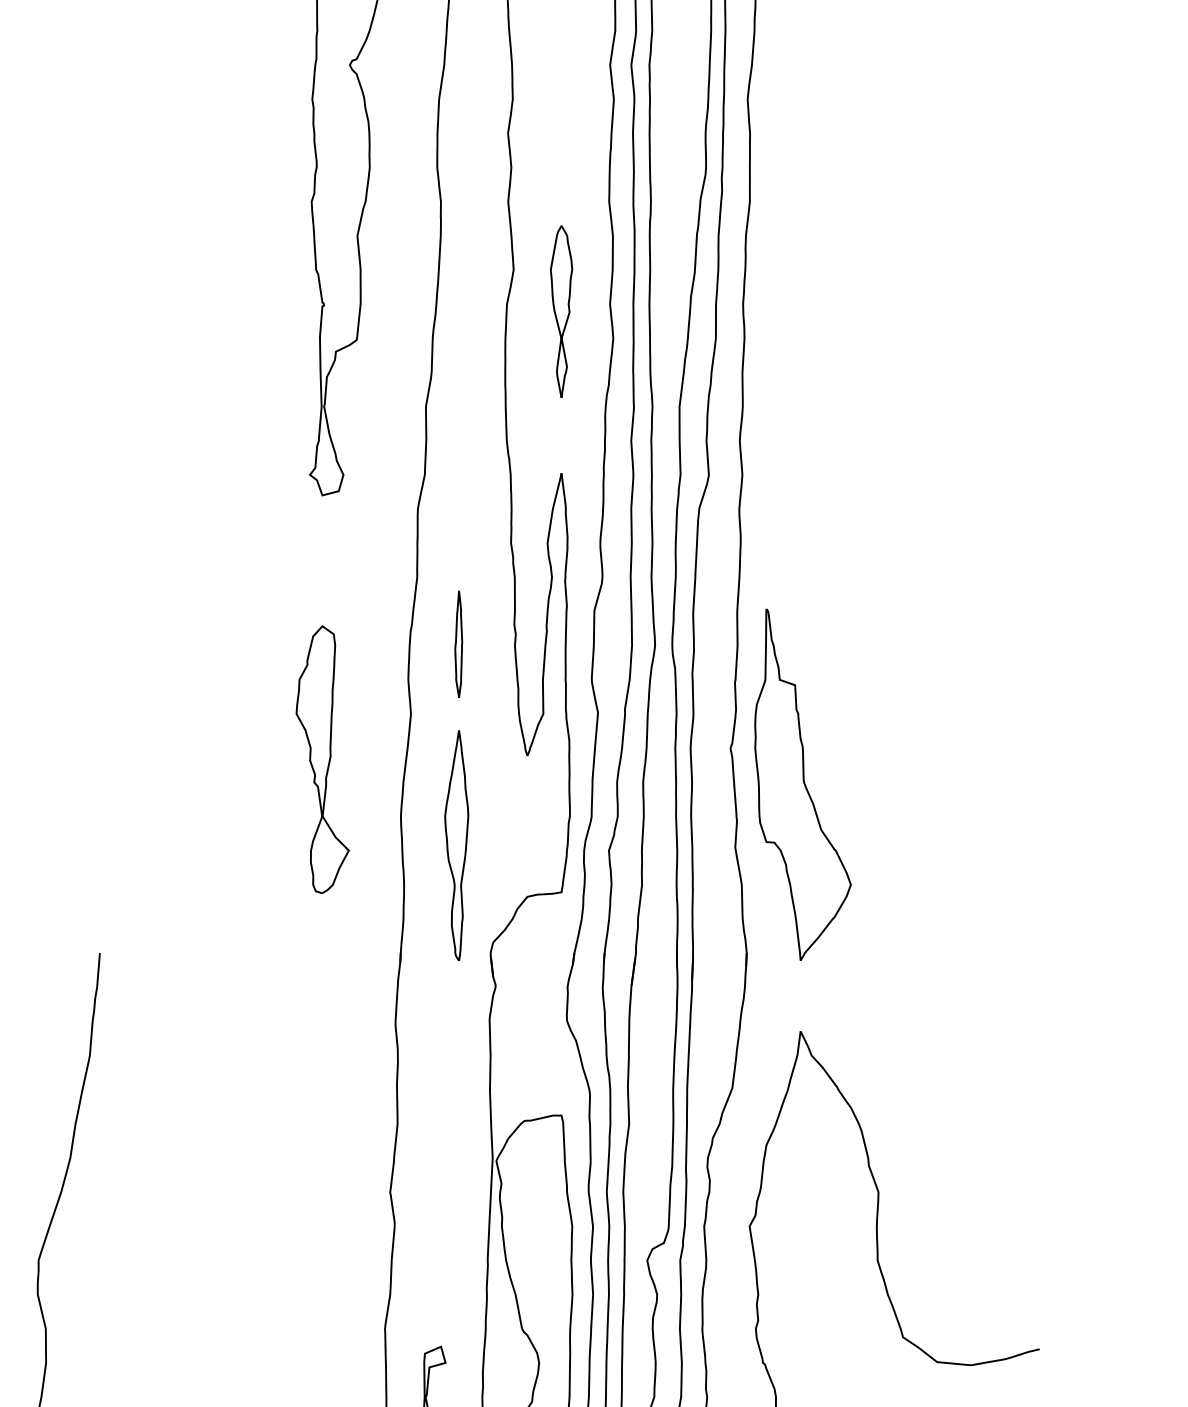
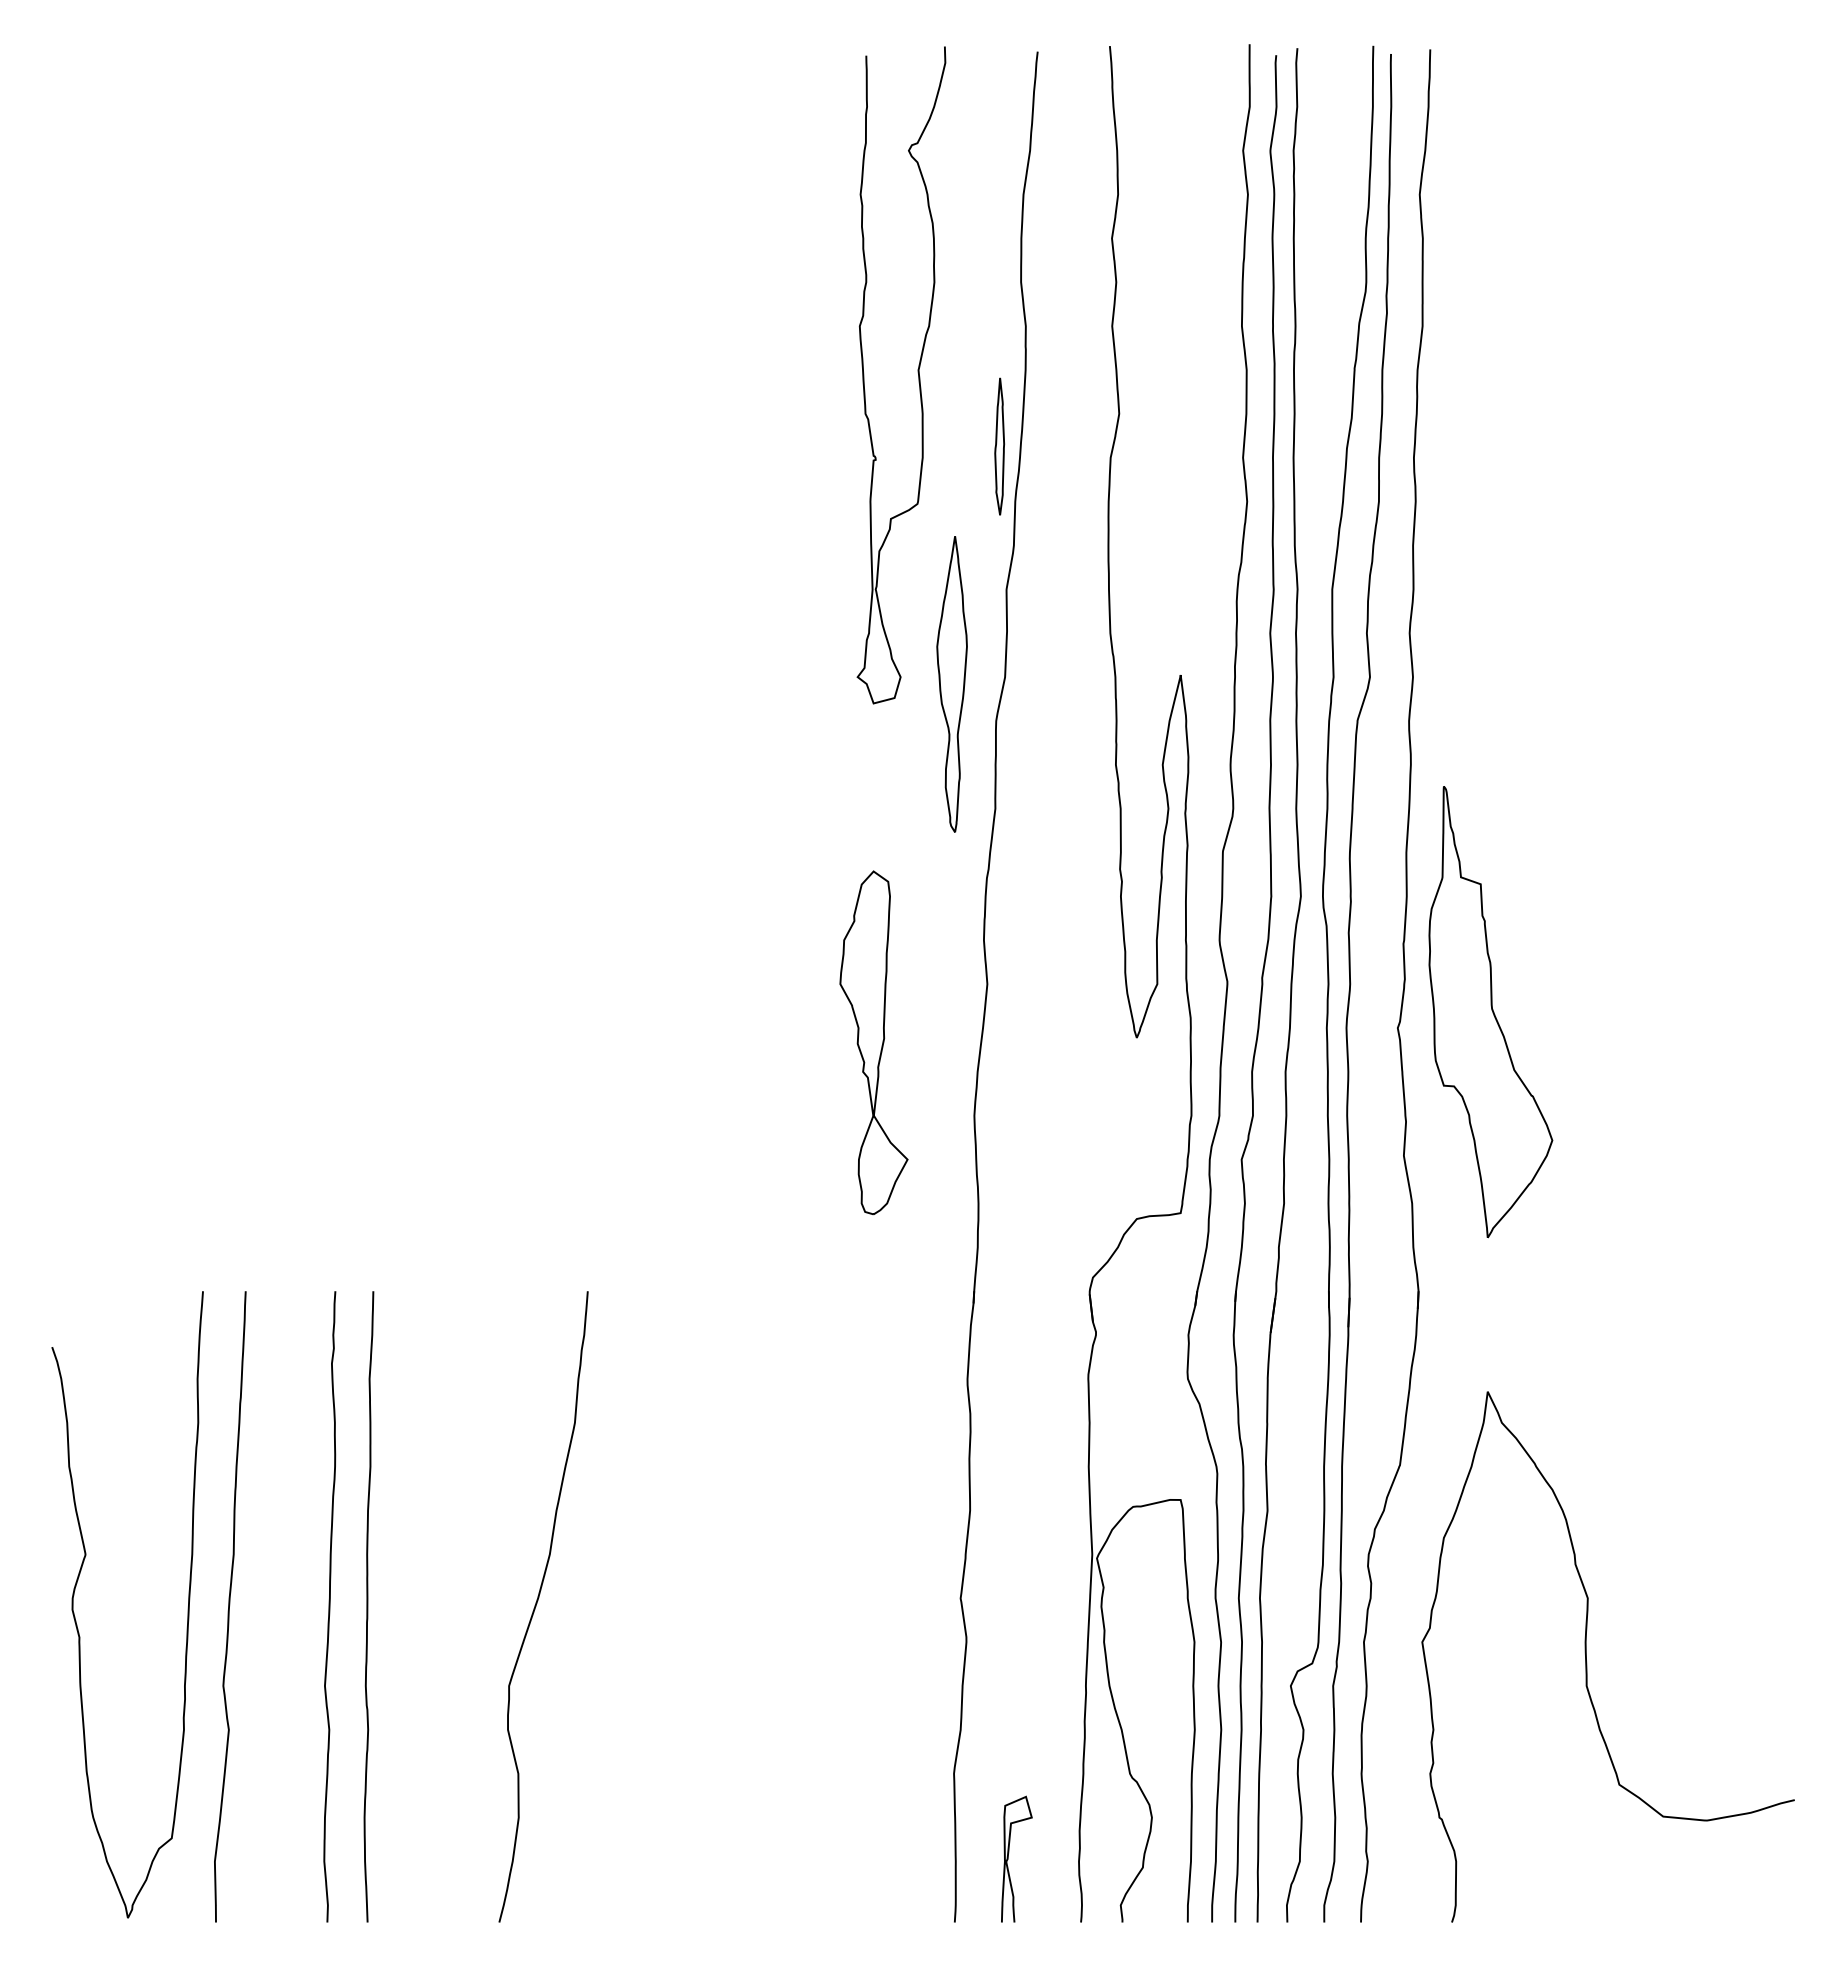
part: (561, 311) -> (1180, 467), removed
part: (458, 644) -> (999, 446), moved
part: (802, 785) -> (1490, 1012), moved
part: (456, 845) -> (951, 684), moved

